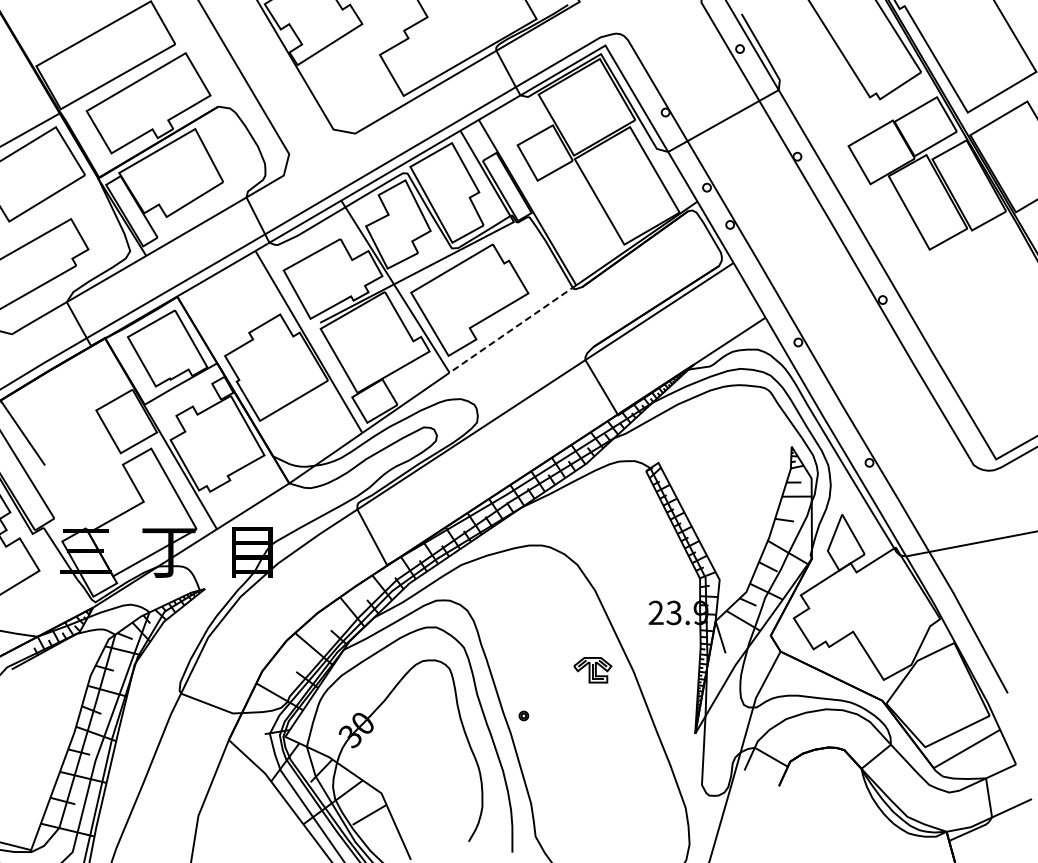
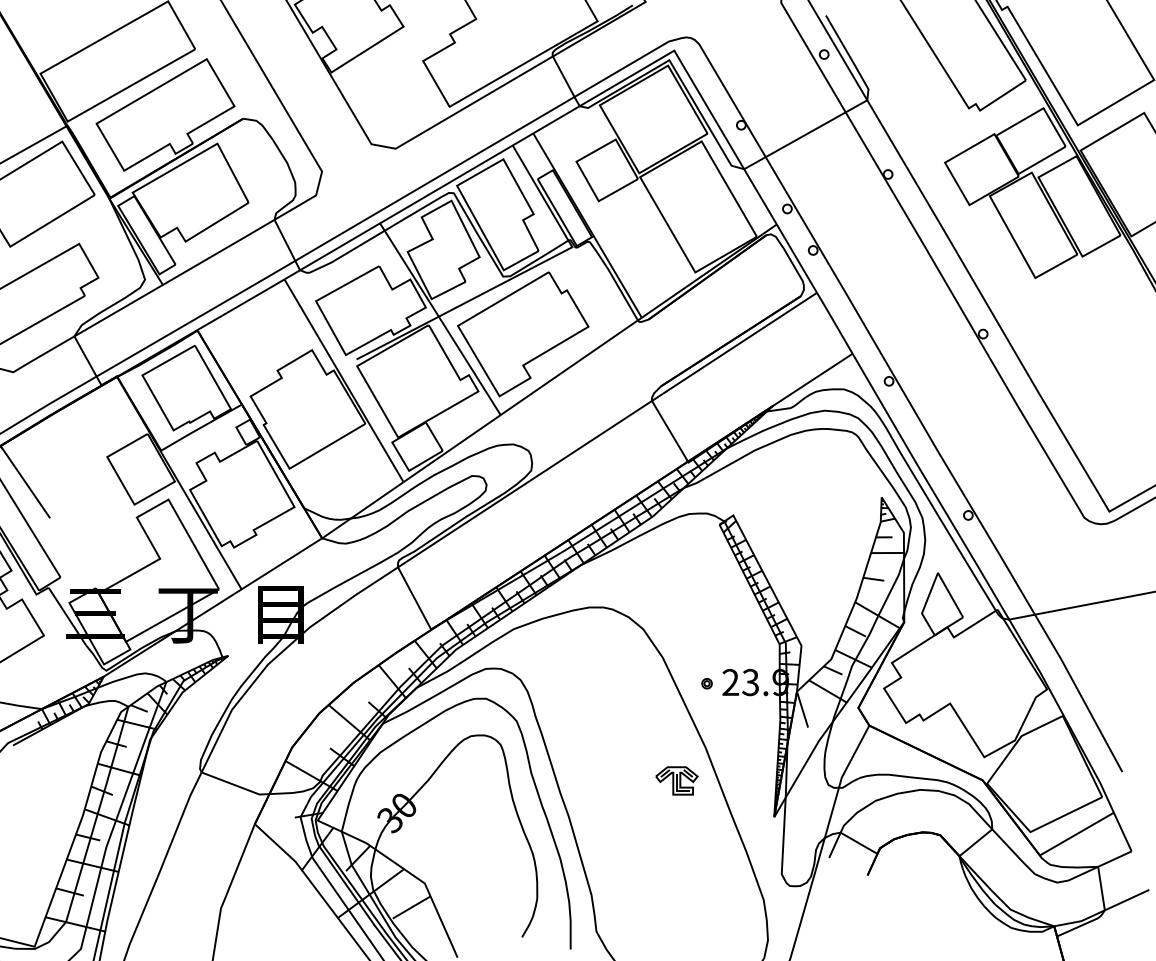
line: (513, 328) -> (571, 365), dashed -> solid
part: (592, 670) -> (676, 781), moved
part: (523, 715) -> (706, 683), moved

